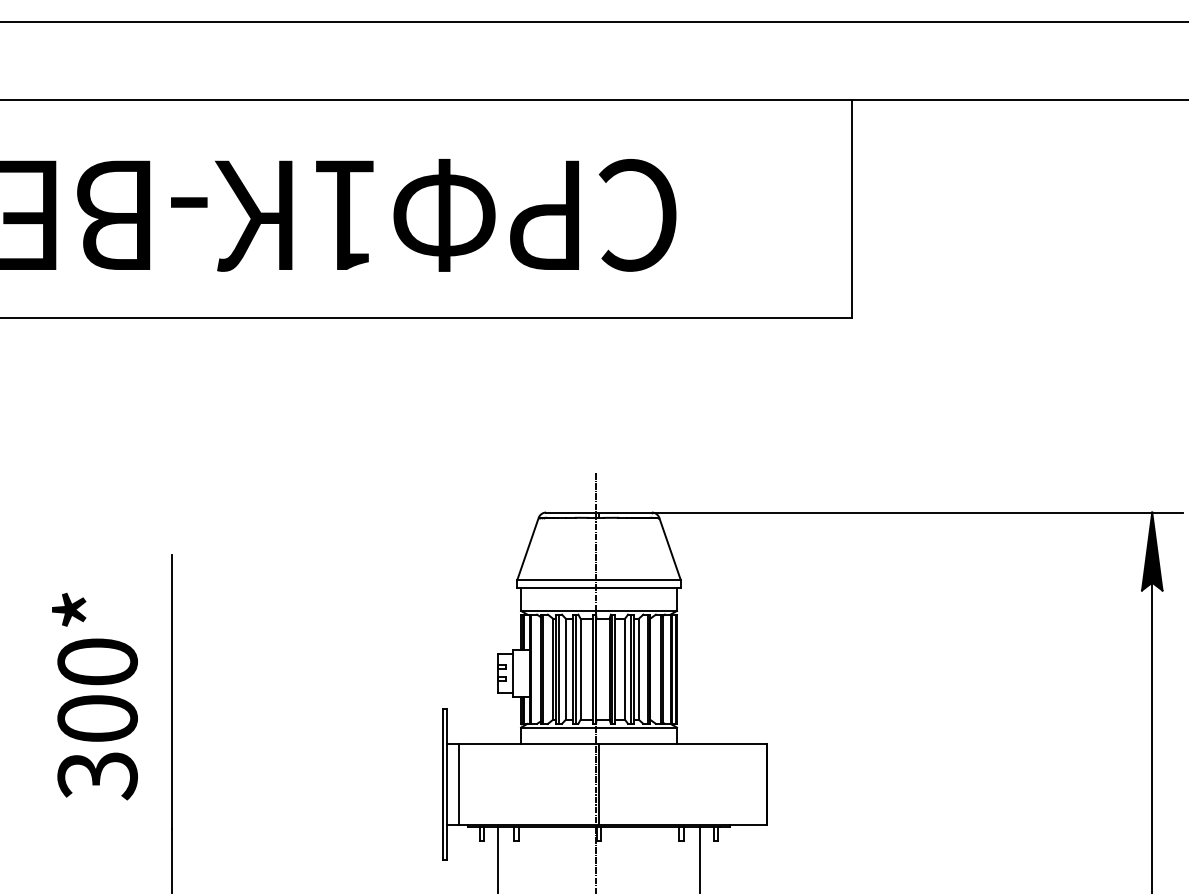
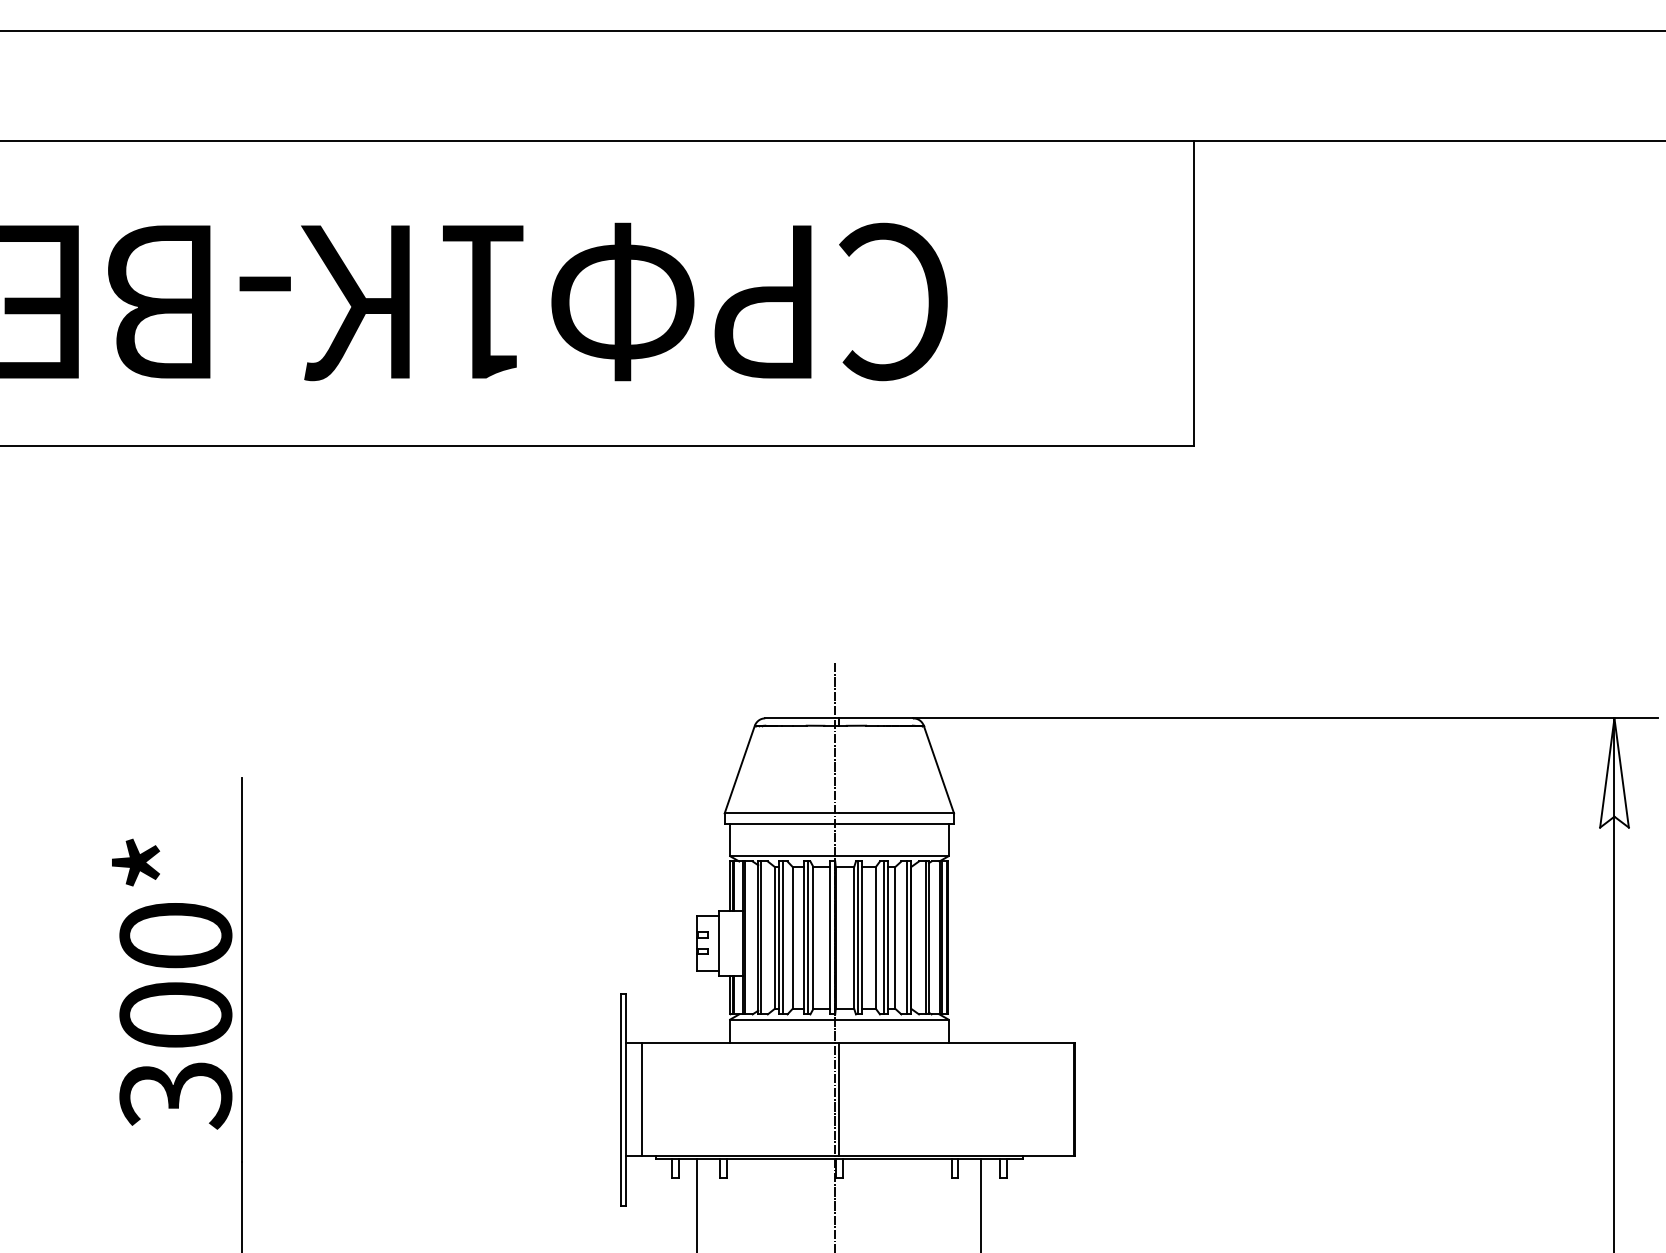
fill: (1152, 551) -> (1614, 772), removed
text: (95, 696) -> (172, 983), moved

